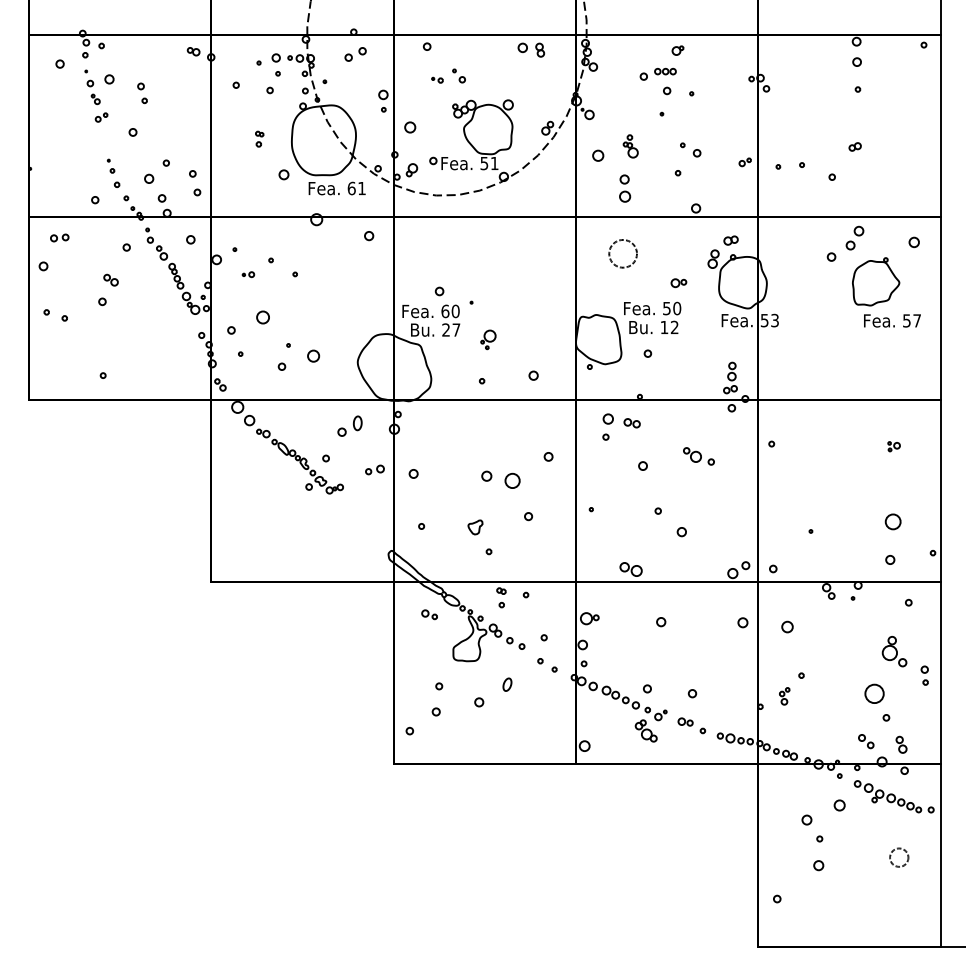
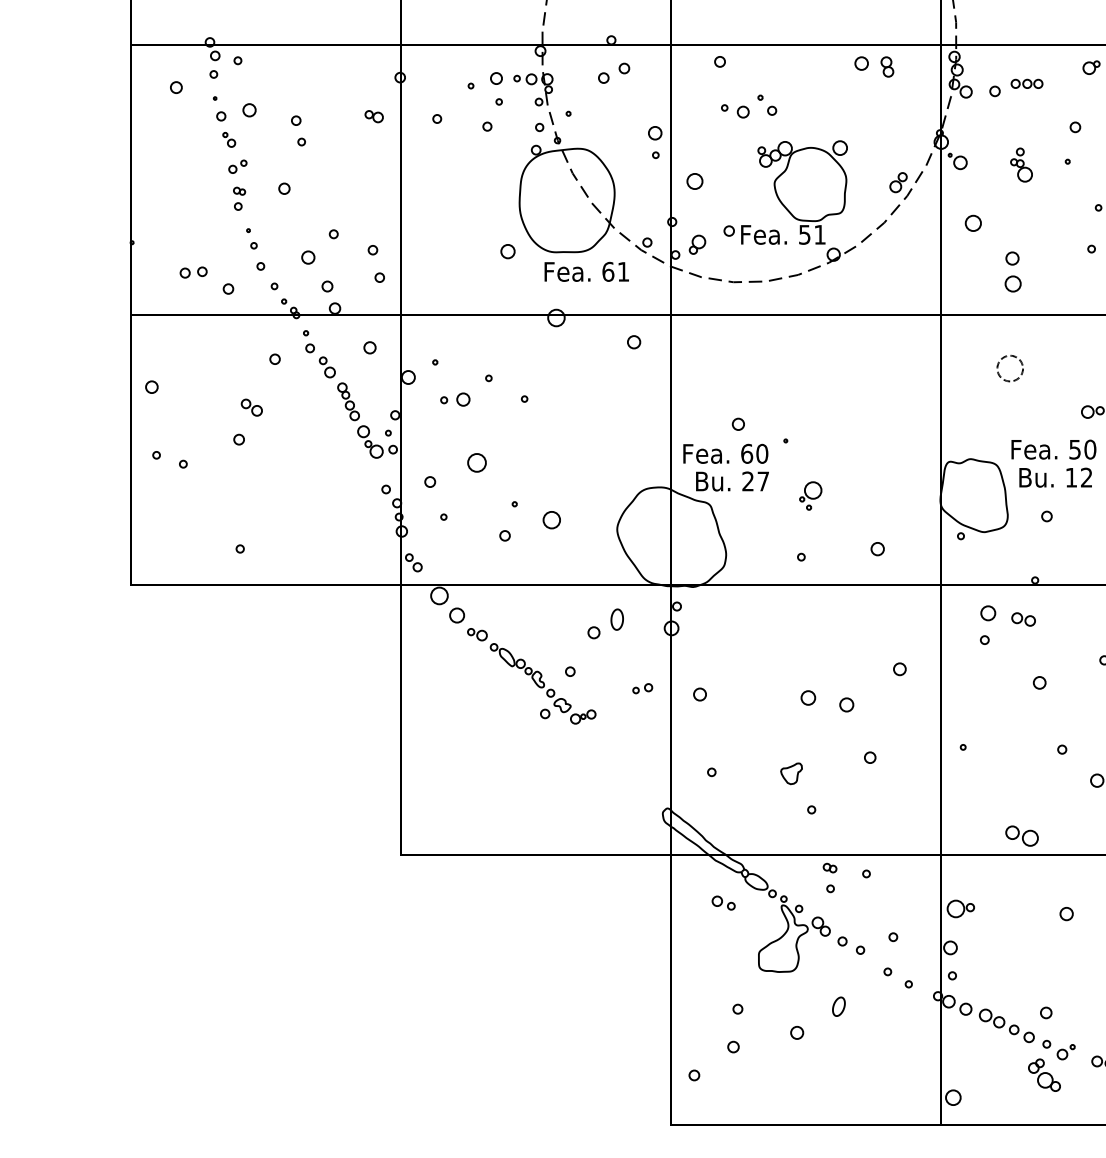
part: (193, 51) -> (373, 116), moved
part: (657, 73) -> (1015, 86), moved
part: (437, 80) -> (735, 111), size x1.67
part: (259, 138) -> (239, 197), moved
part: (630, 146) -> (1021, 165), moved
part: (59, 237) -> (193, 271), moved
circle: (622, 253) -> (1009, 368), size x0.62
part: (248, 274) -> (455, 399), size x1.67
part: (374, 469) -> (642, 687), size x0.71
circle: (512, 480) -> (846, 704), size x0.62

